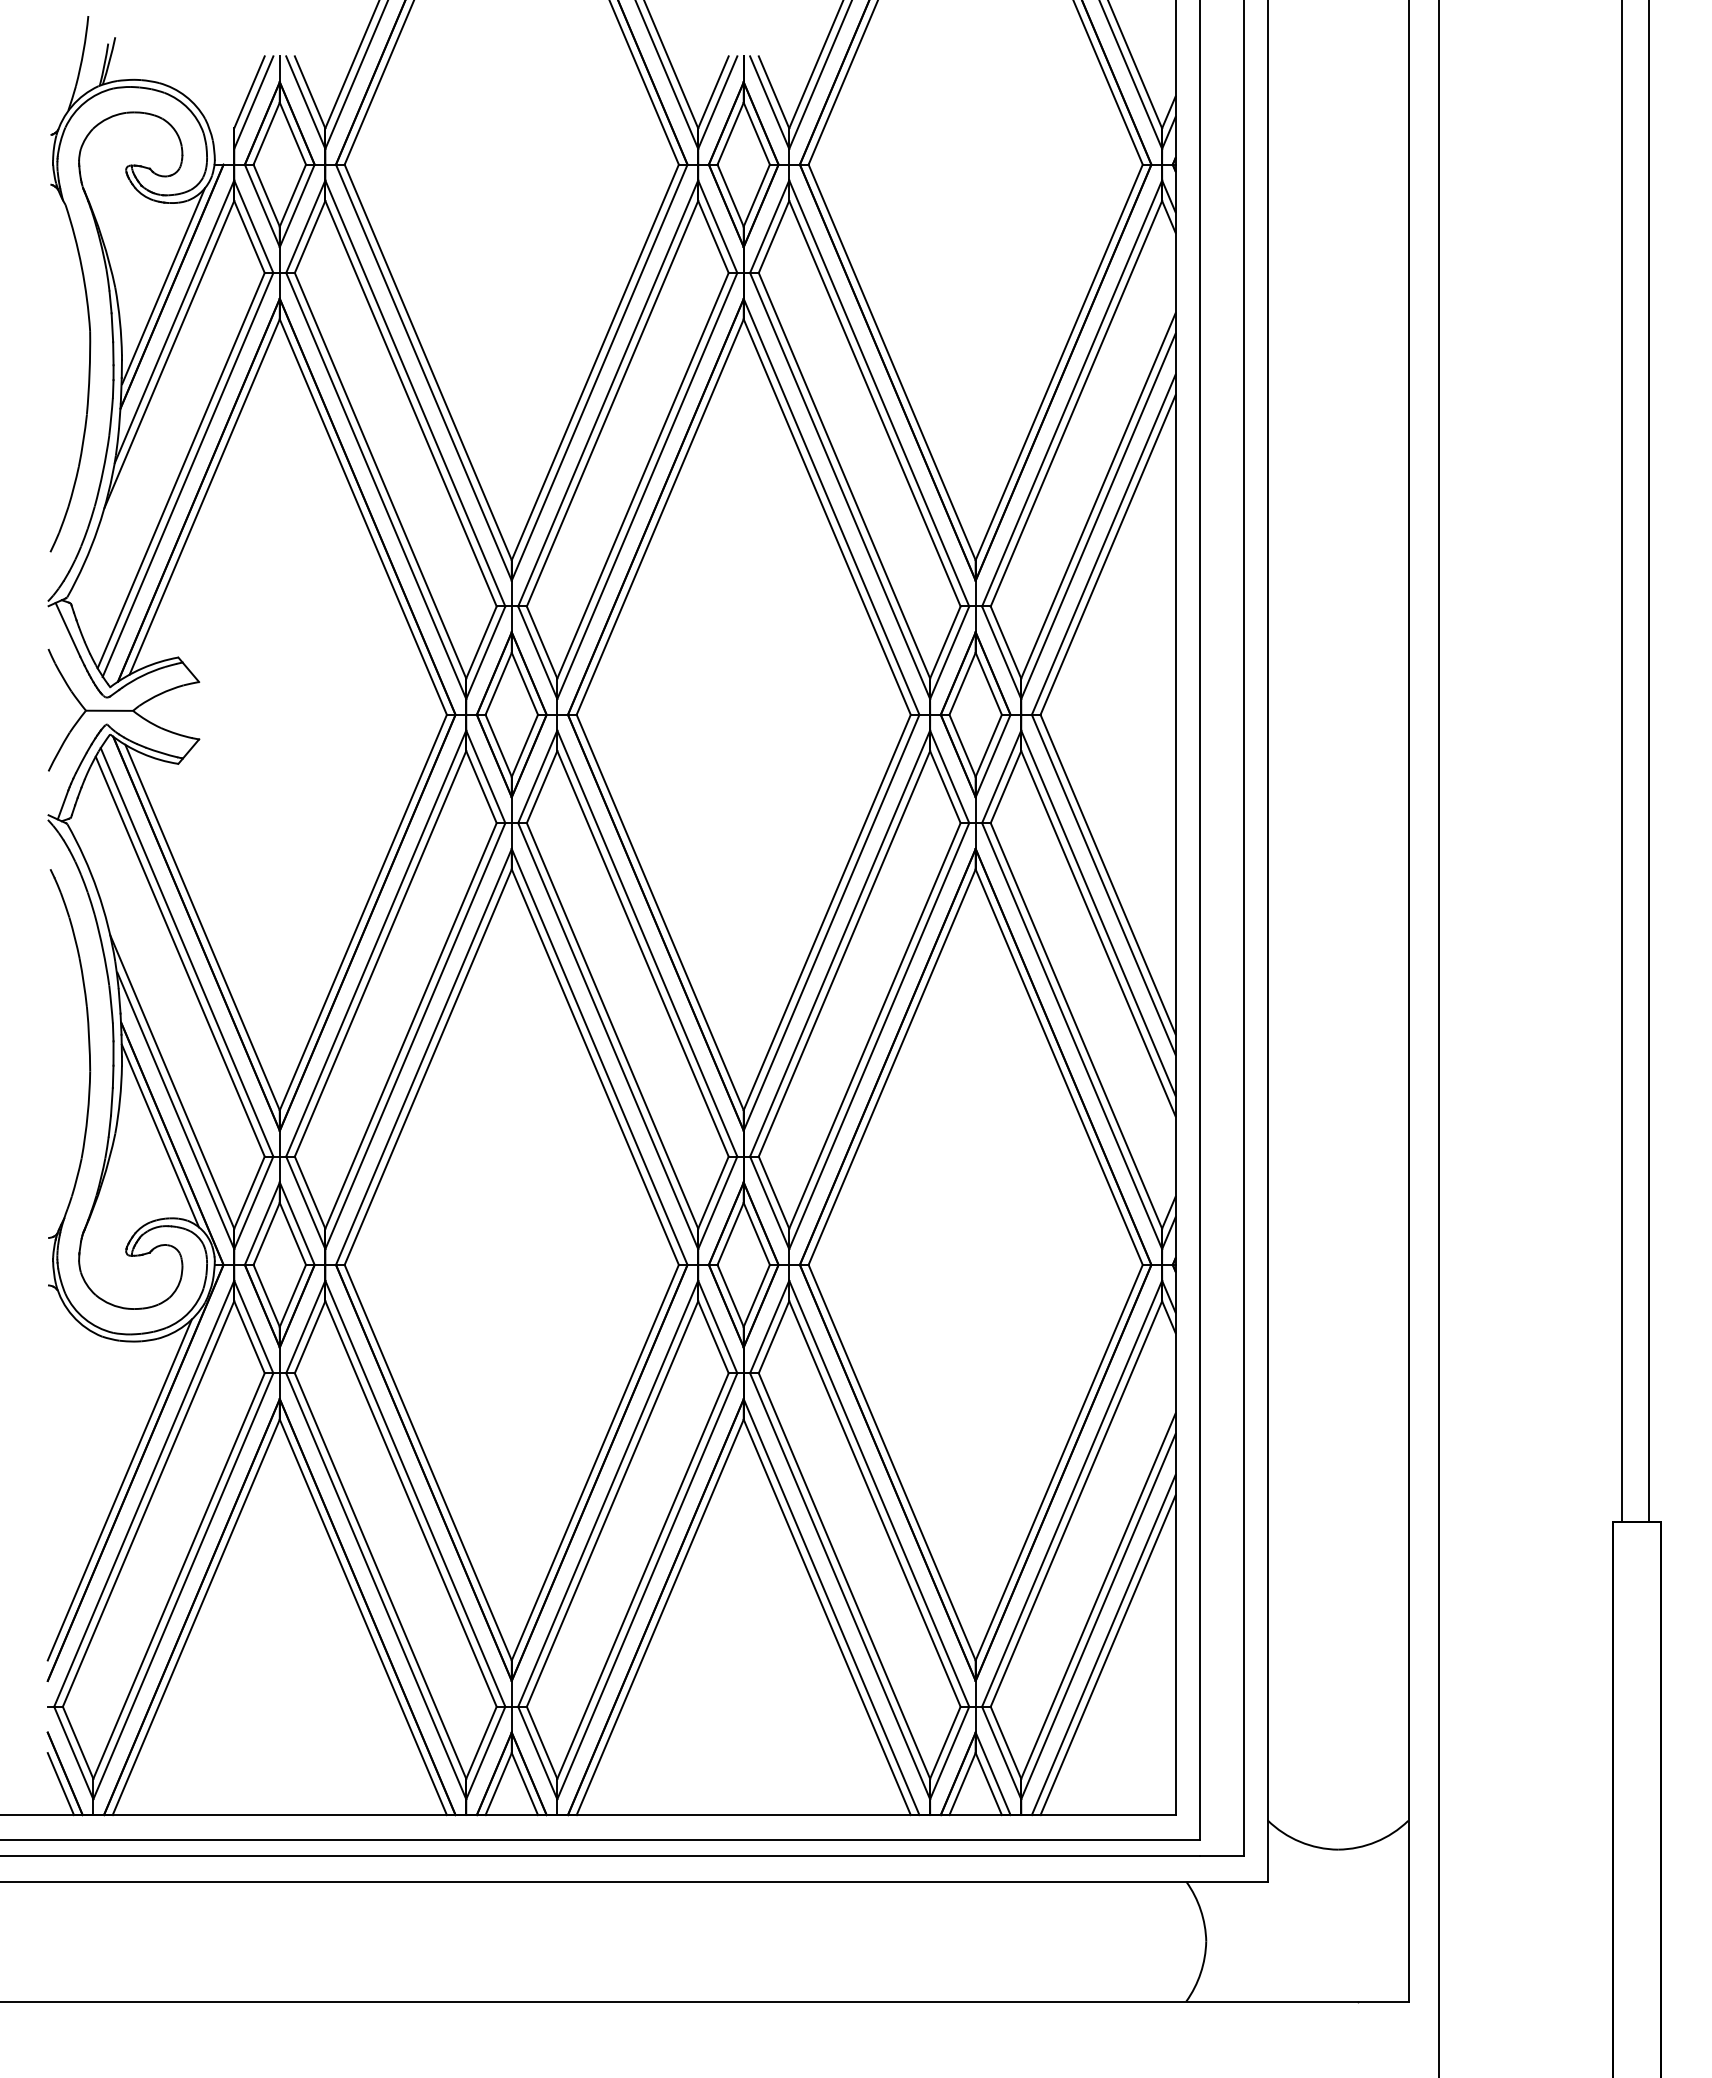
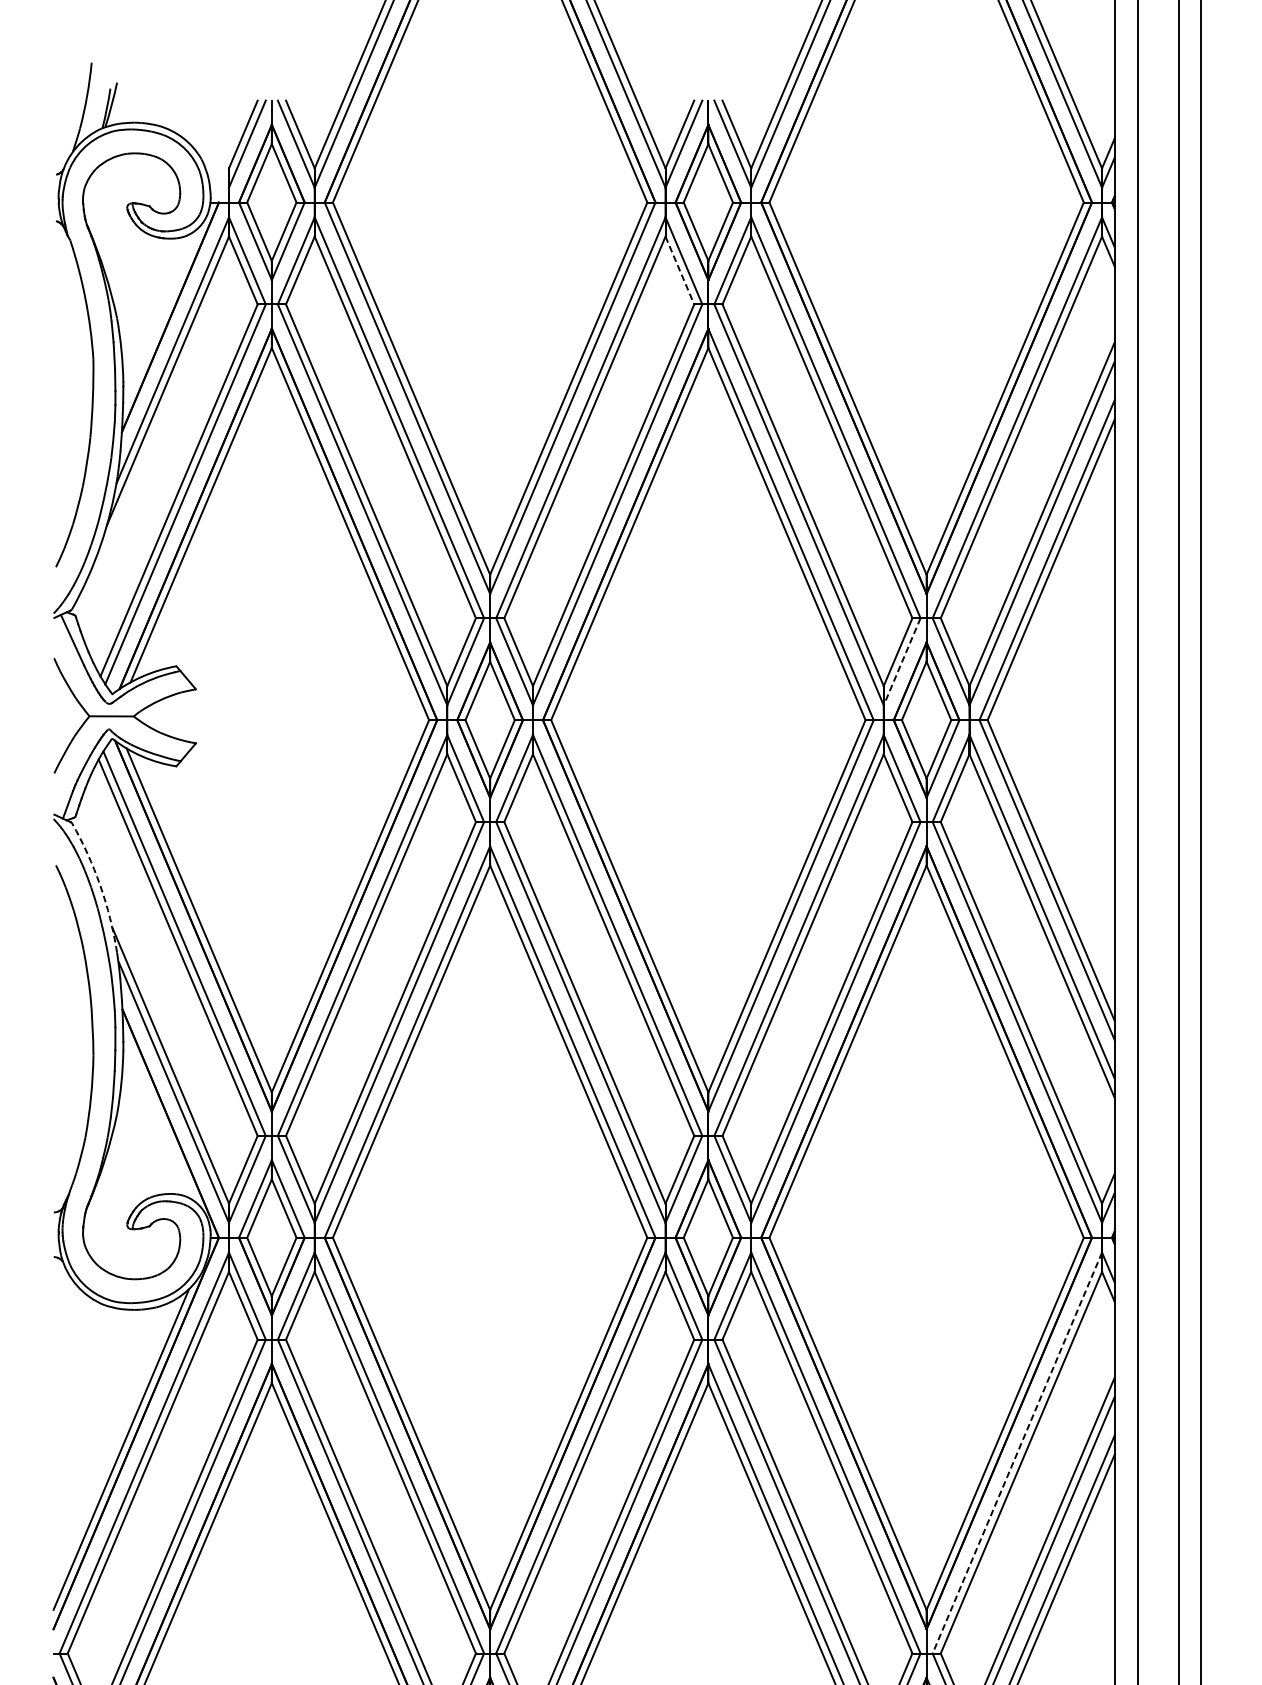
line: (713, 237) -> (679, 271), solid -> dashed
line: (163, 286) -> (162, 317), removed
line: (949, 653) -> (901, 662), solid -> dashed
arc: (97, 890) -> (100, 885), solid -> dashed
line: (159, 1135) -> (158, 1115), removed
line: (1071, 1494) -> (1016, 1453), solid -> dashed

